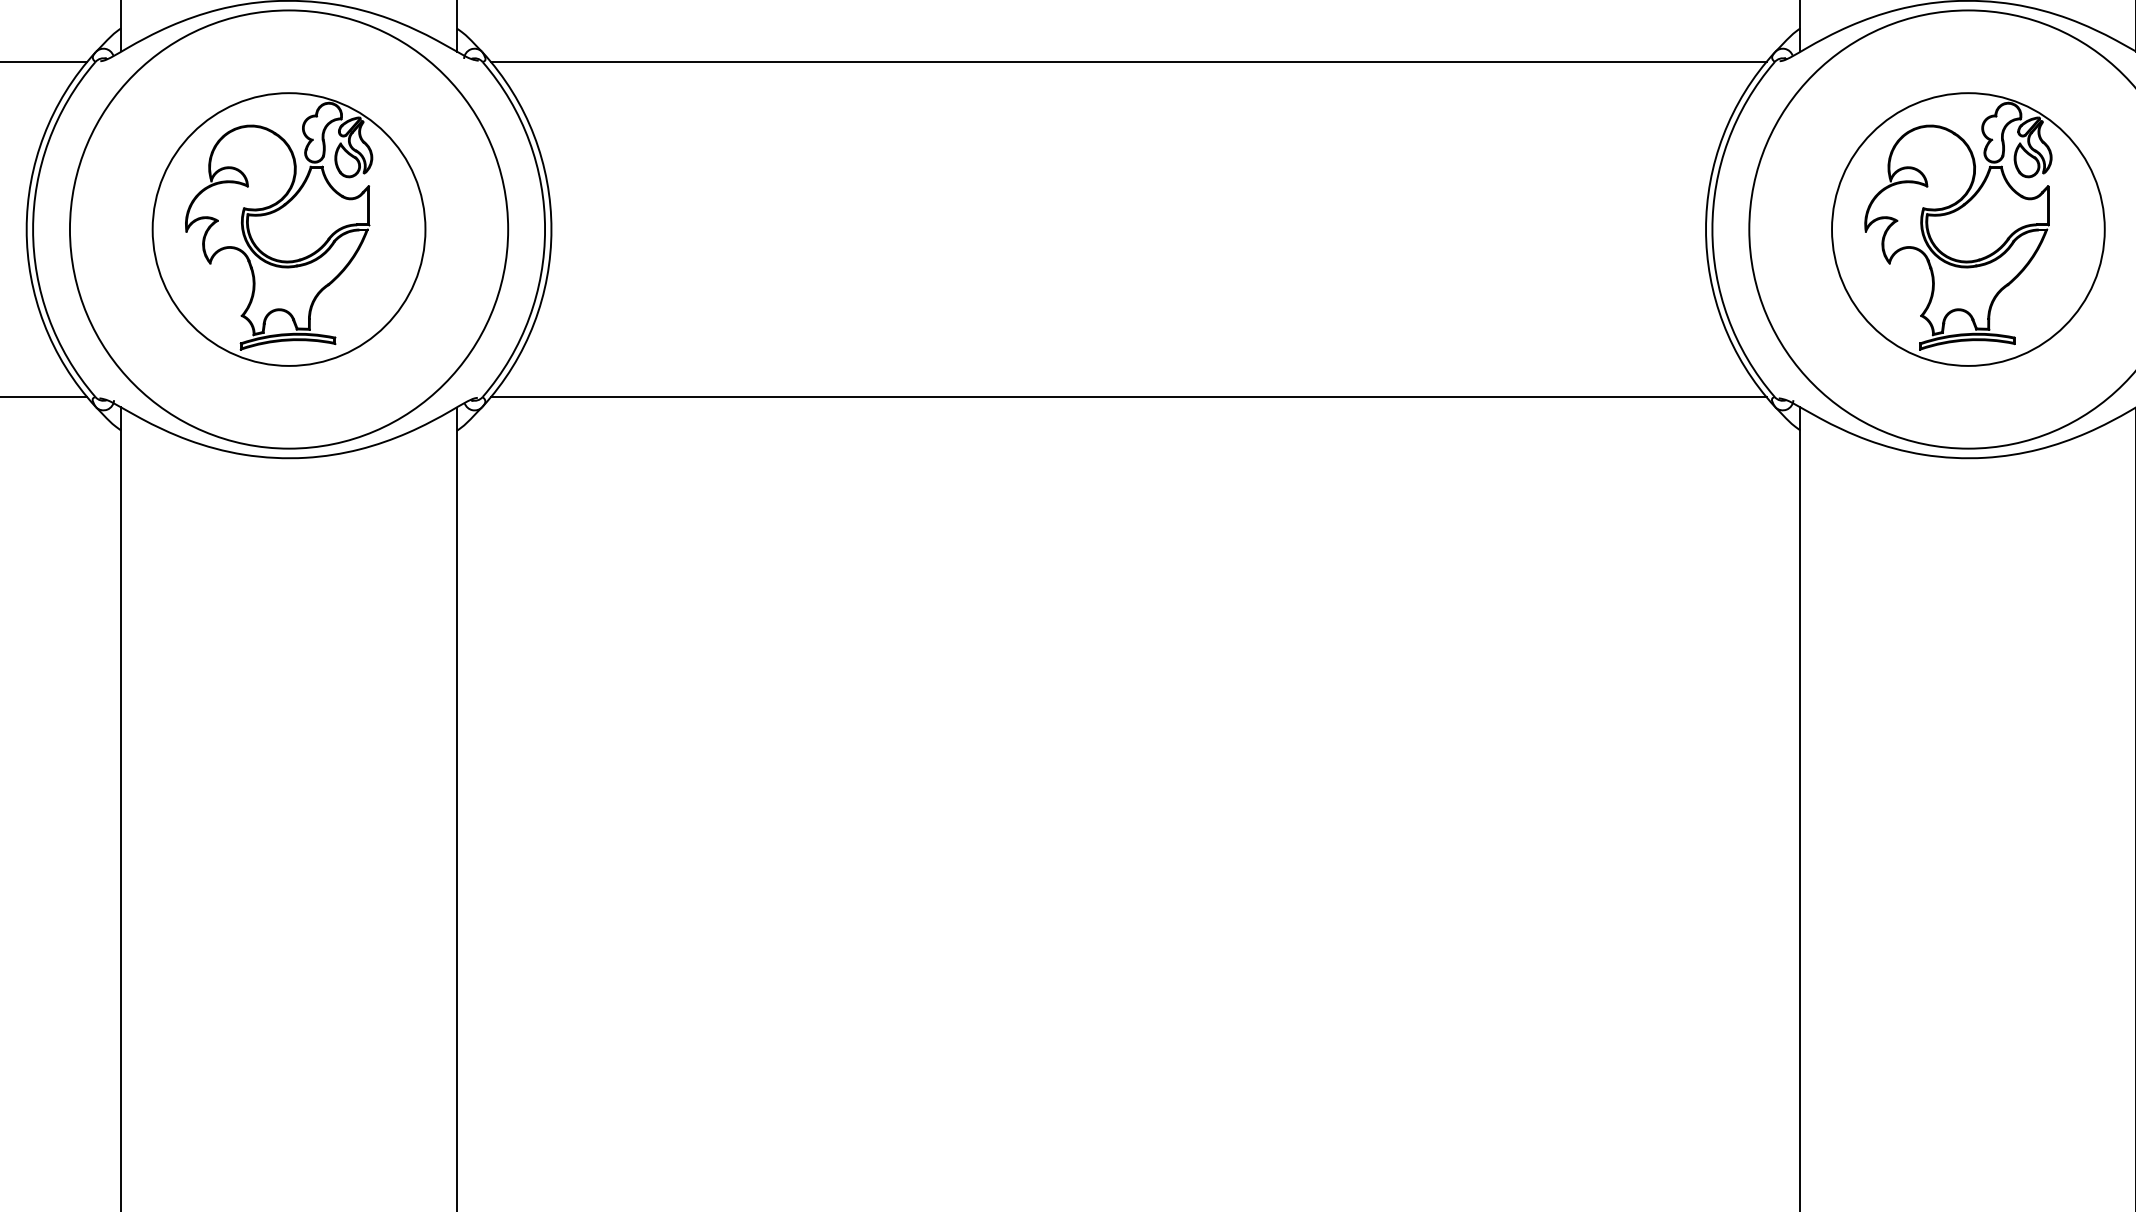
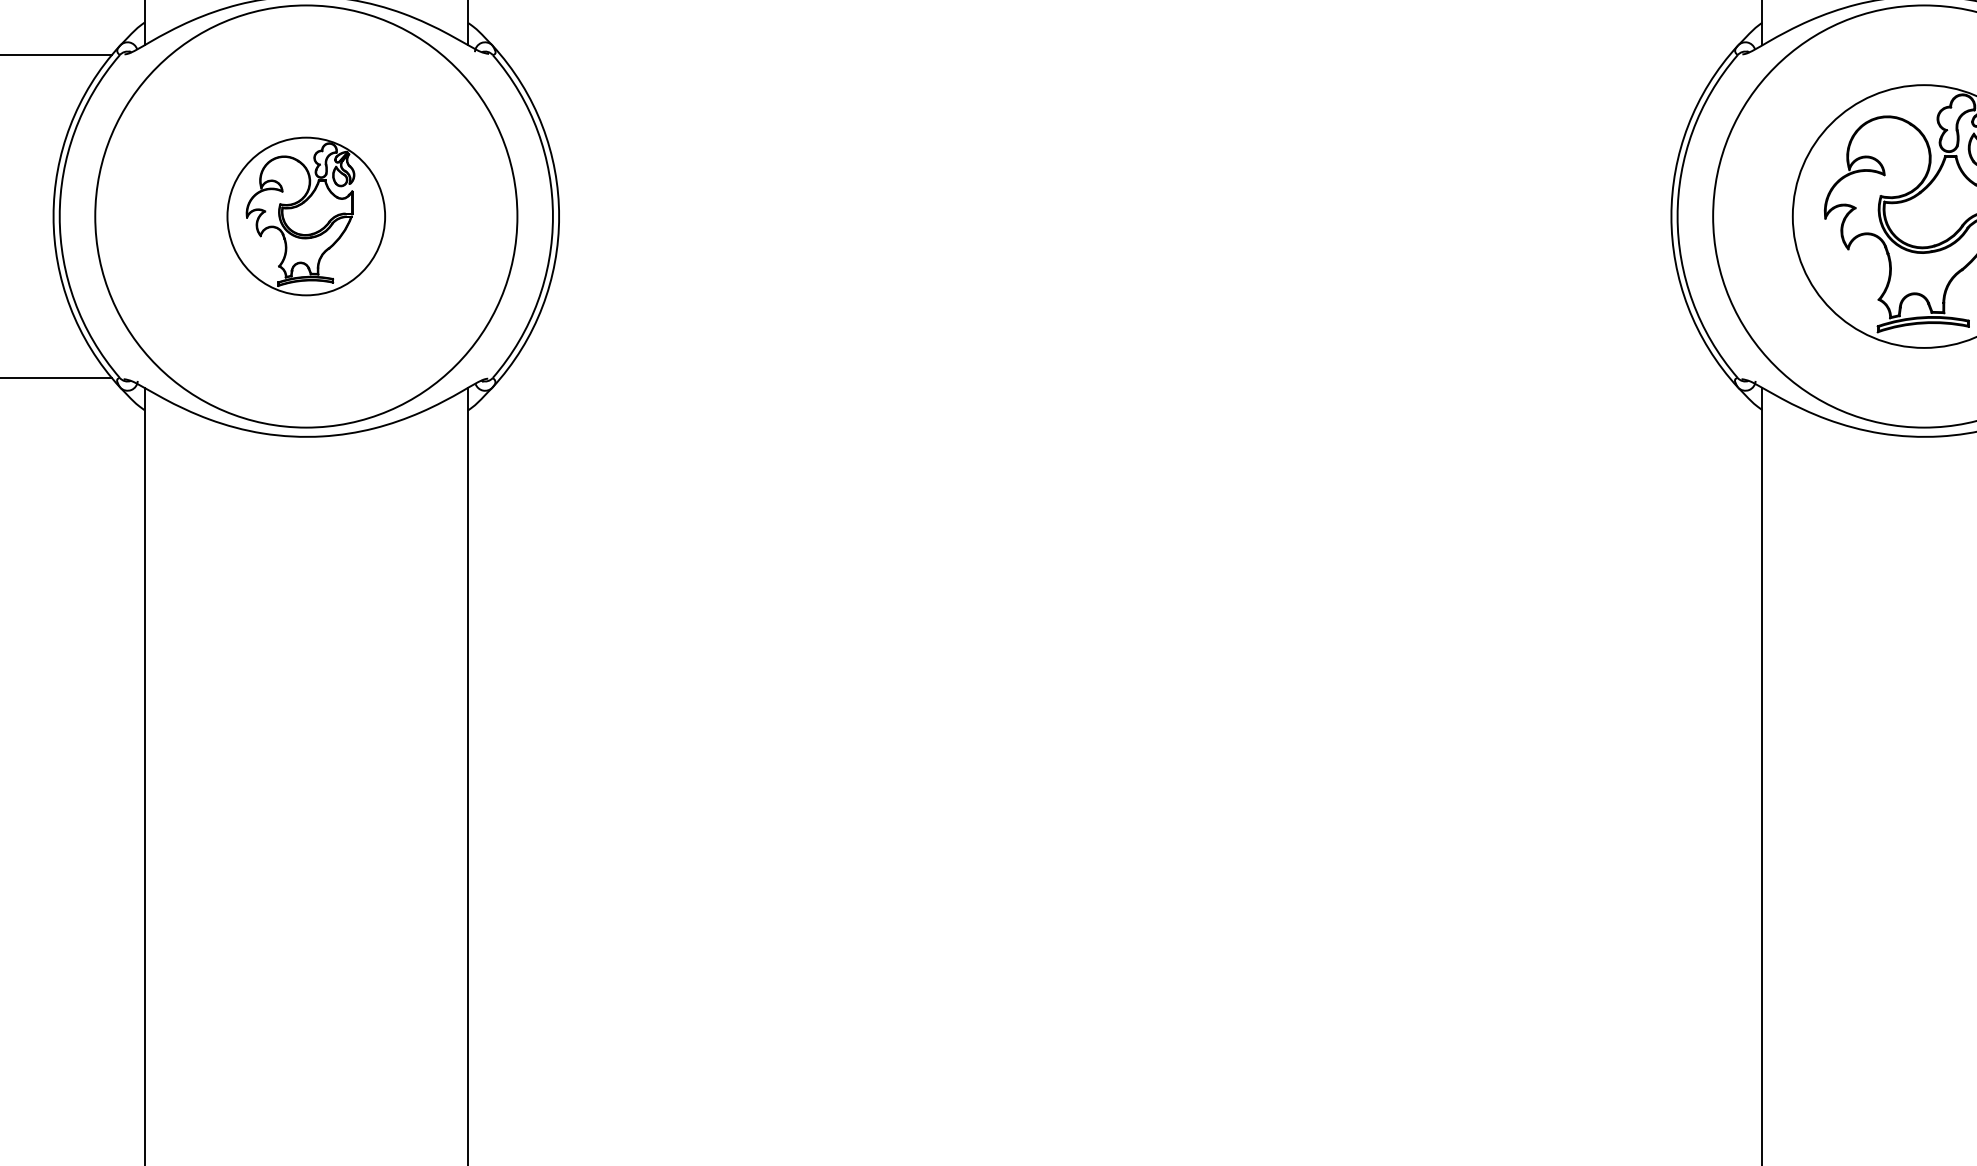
line: (1128, 61) -> (1115, 54), removed
part: (288, 229) -> (305, 216), size x0.6
line: (1128, 397) -> (1115, 378), removed

